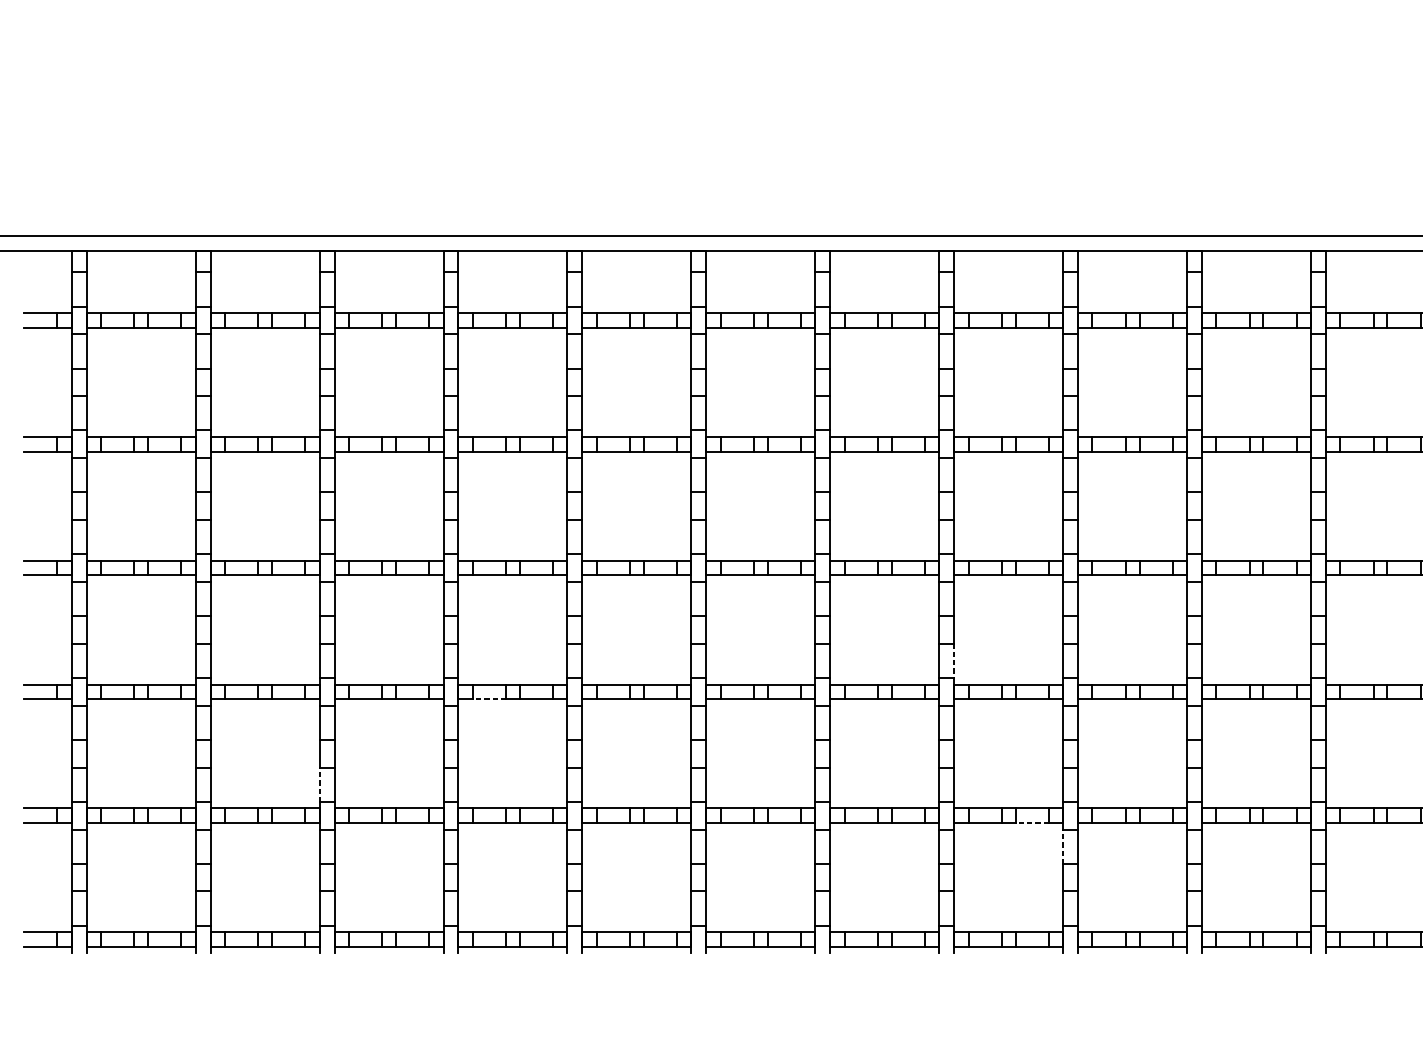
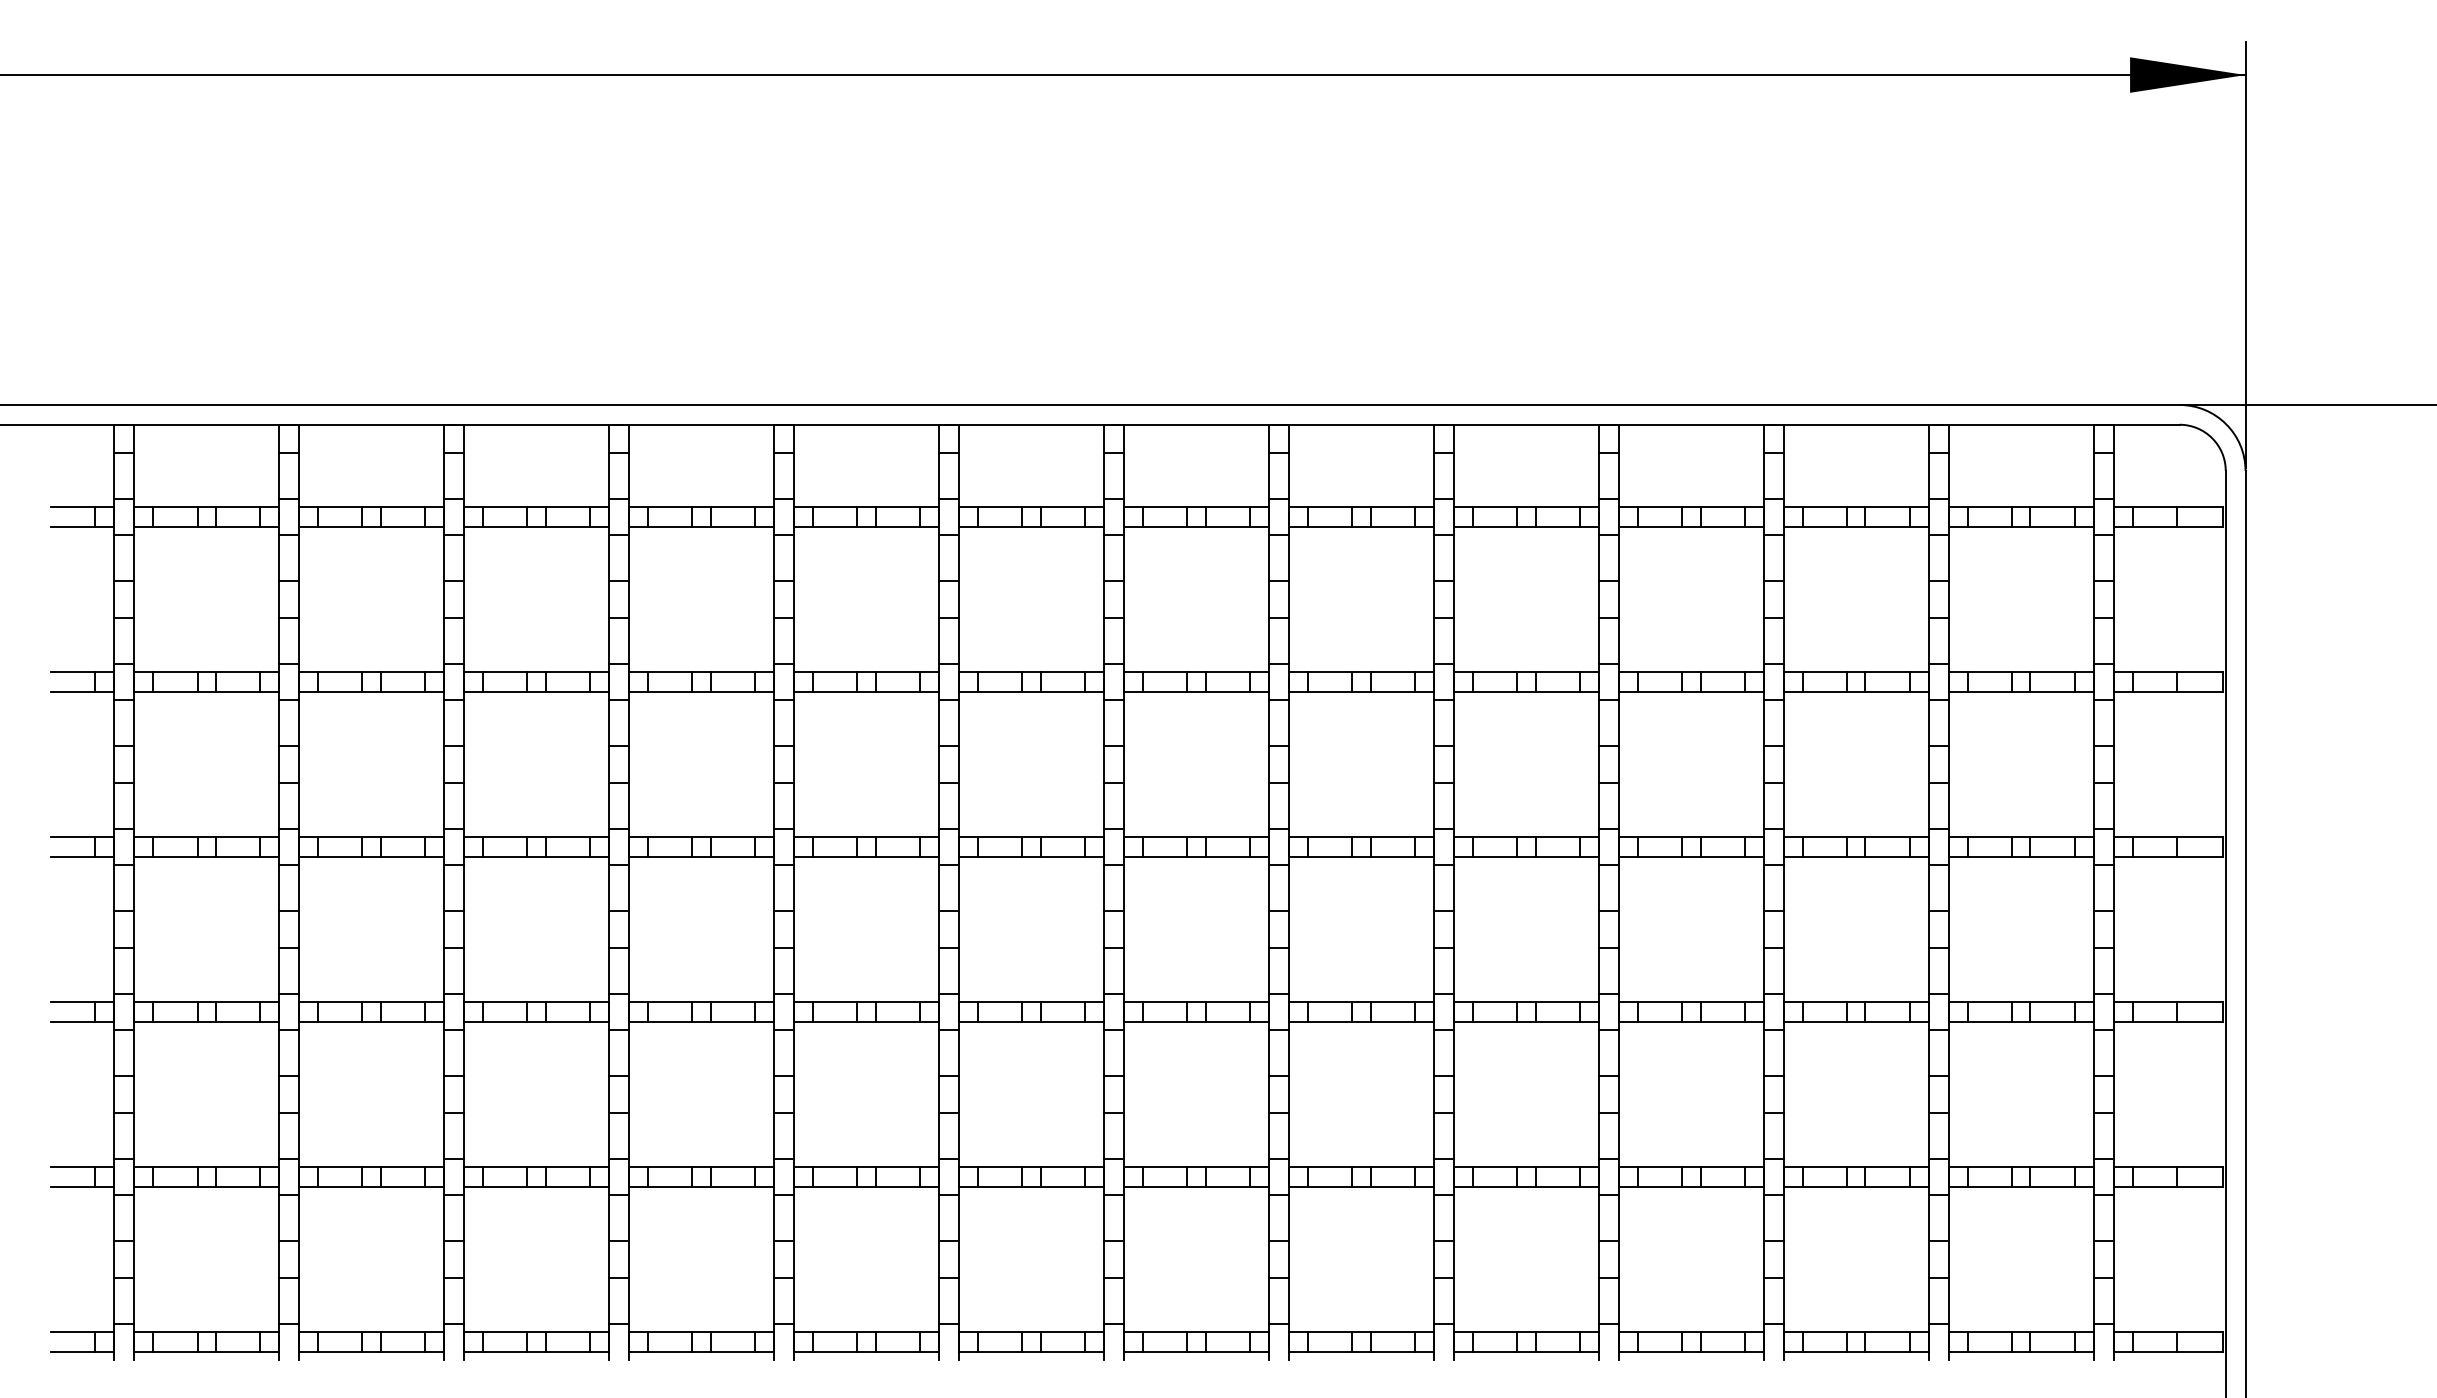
line: (953, 661) -> (1288, 971), dashed -> solid
line: (488, 699) -> (669, 1021), dashed -> solid
line: (319, 784) -> (444, 1135), dashed -> solid
line: (1032, 823) -> (1392, 1186), dashed -> solid
line: (1062, 846) -> (1433, 1217), dashed -> solid

